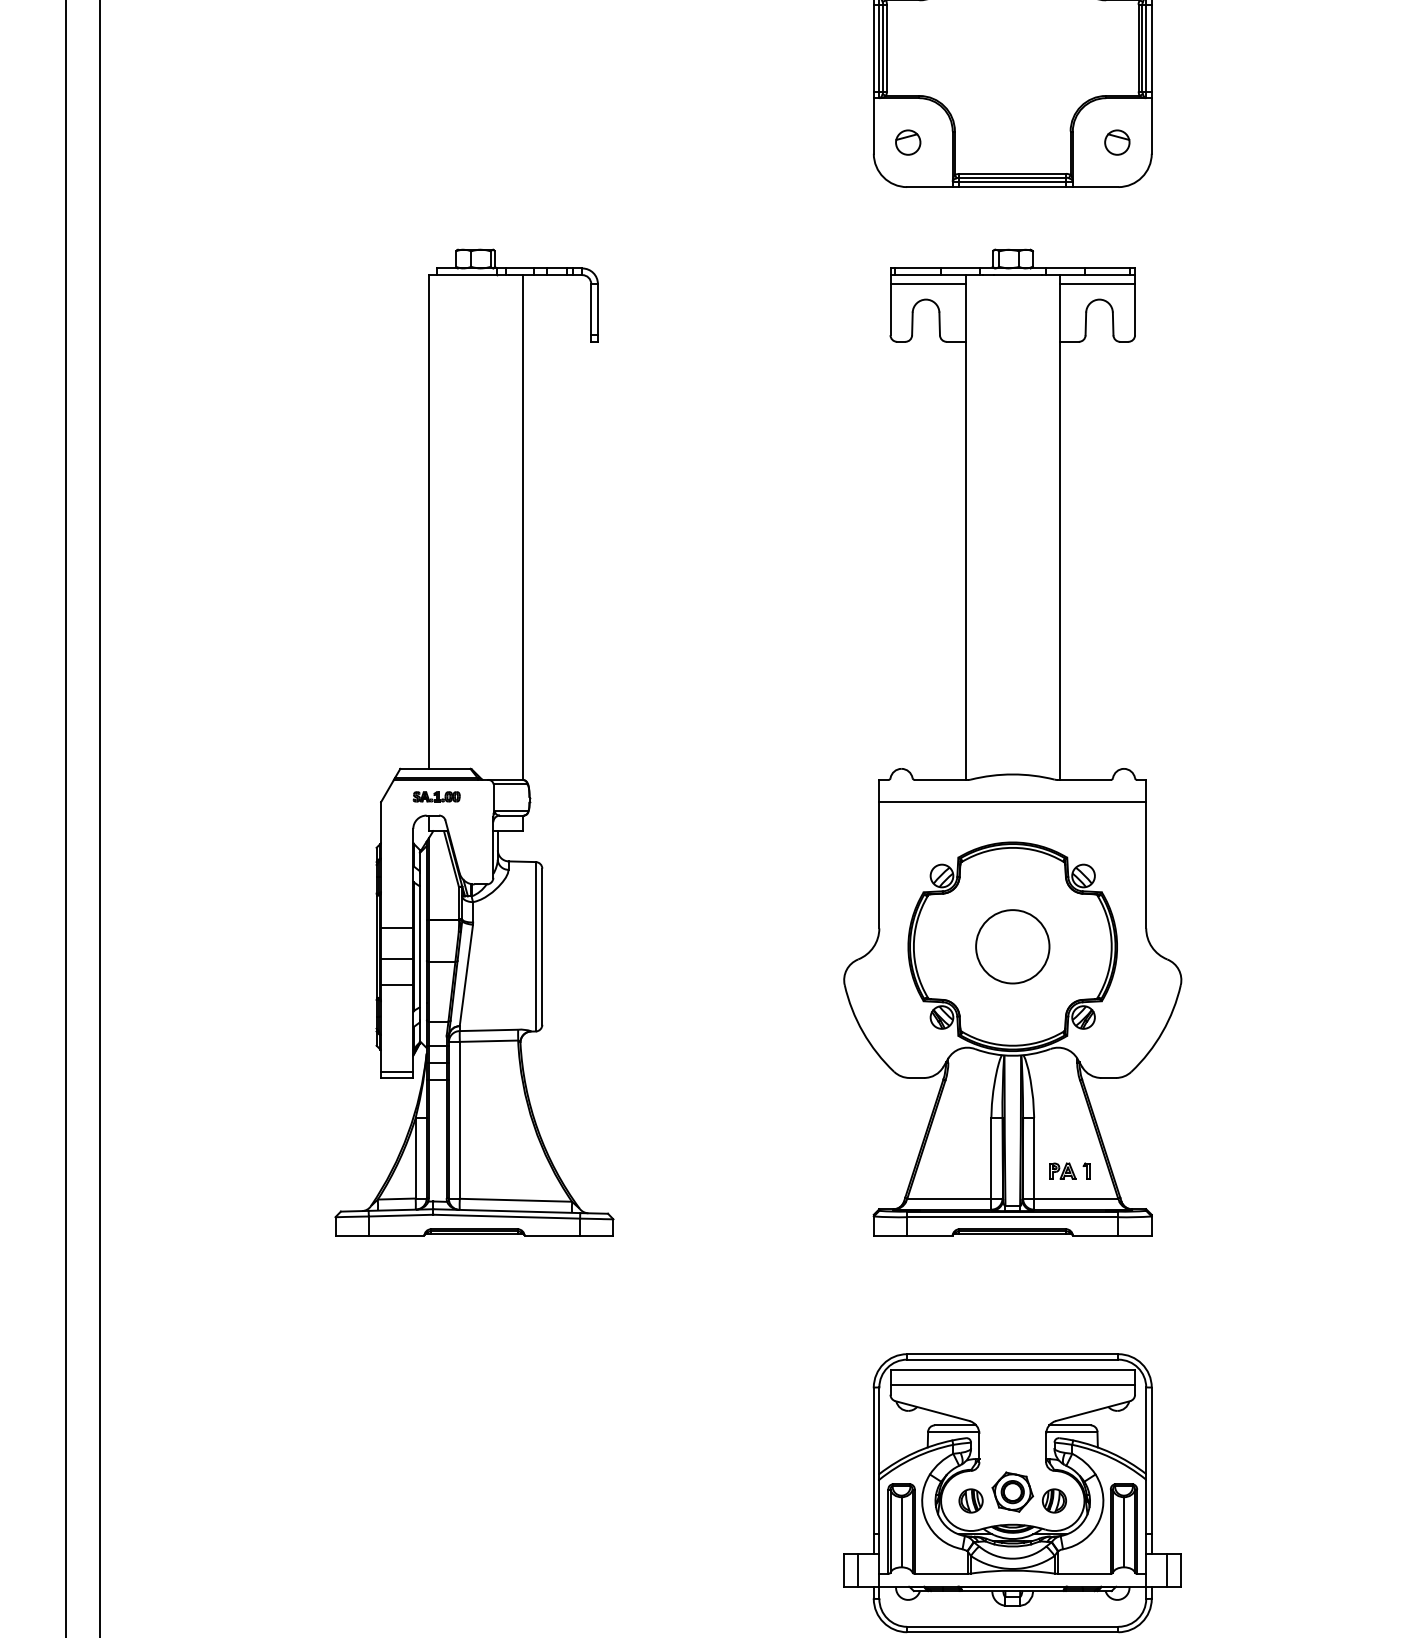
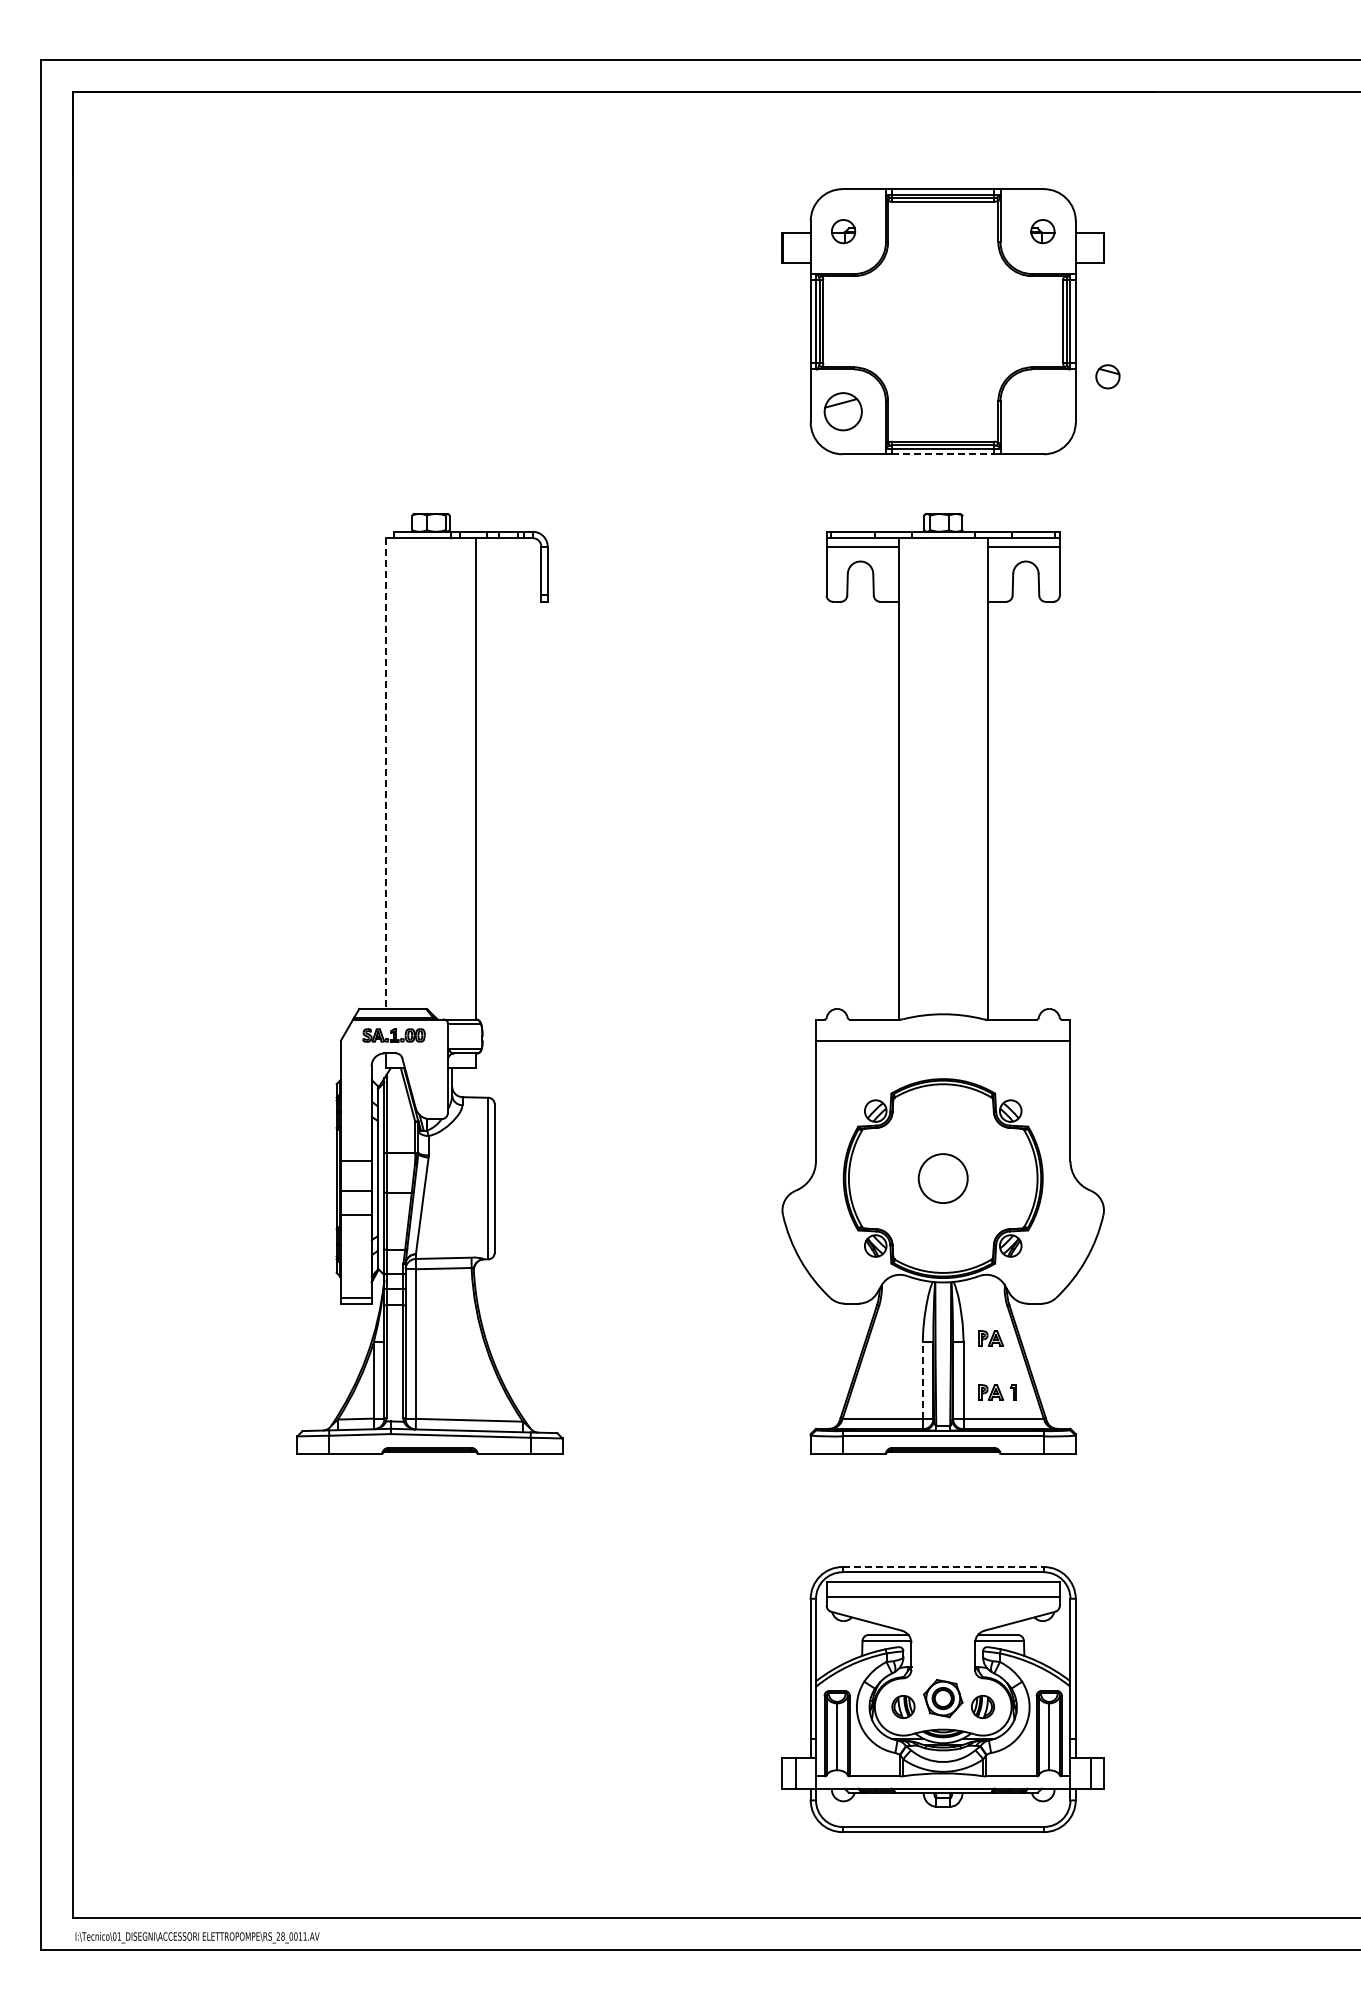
part: (908, 142) -> (843, 411), size x1.6
part: (1116, 142) -> (1107, 376), moved
line: (1013, 187) -> (943, 454), solid -> dashed
line: (428, 522) -> (386, 774), solid -> dashed
part: (436, 796) -> (393, 1035), size x1.4
circle: (1013, 946) -> (943, 1178), size x0.7
part: (1063, 1114) -> (991, 1338), added
line: (991, 1157) -> (922, 1379), solid -> dashed
line: (1013, 1354) -> (943, 1567), solid -> dashed

